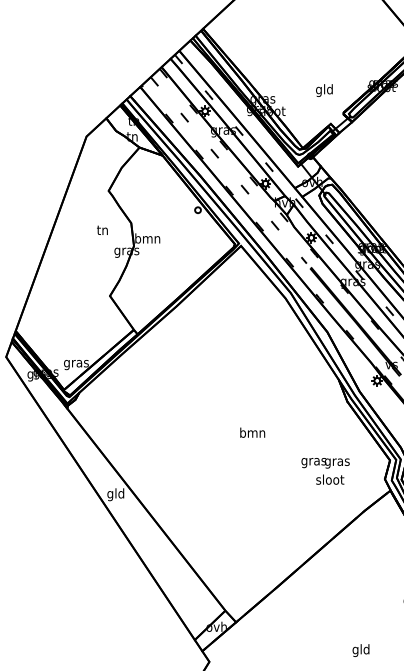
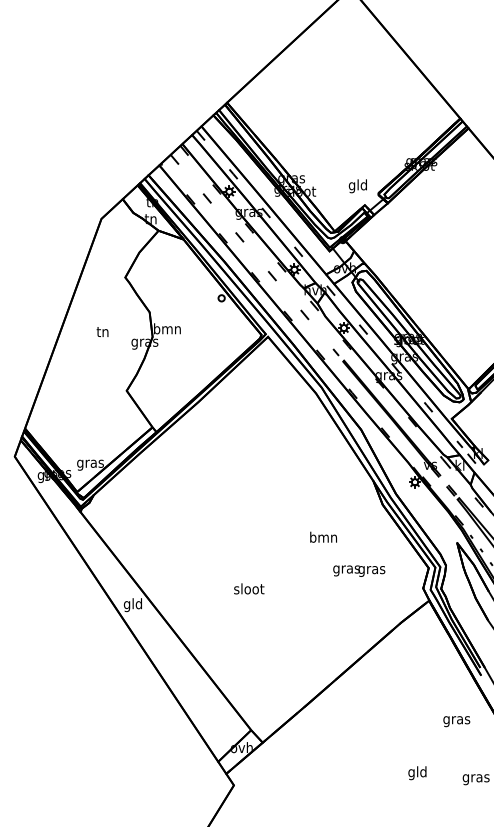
text: (323, 90) -> (357, 186), moved
text: (102, 229) -> (102, 331), moved
text: (252, 432) -> (323, 536), moved
text: (330, 479) -> (249, 588), moved
text: (361, 650) -> (417, 773), moved

